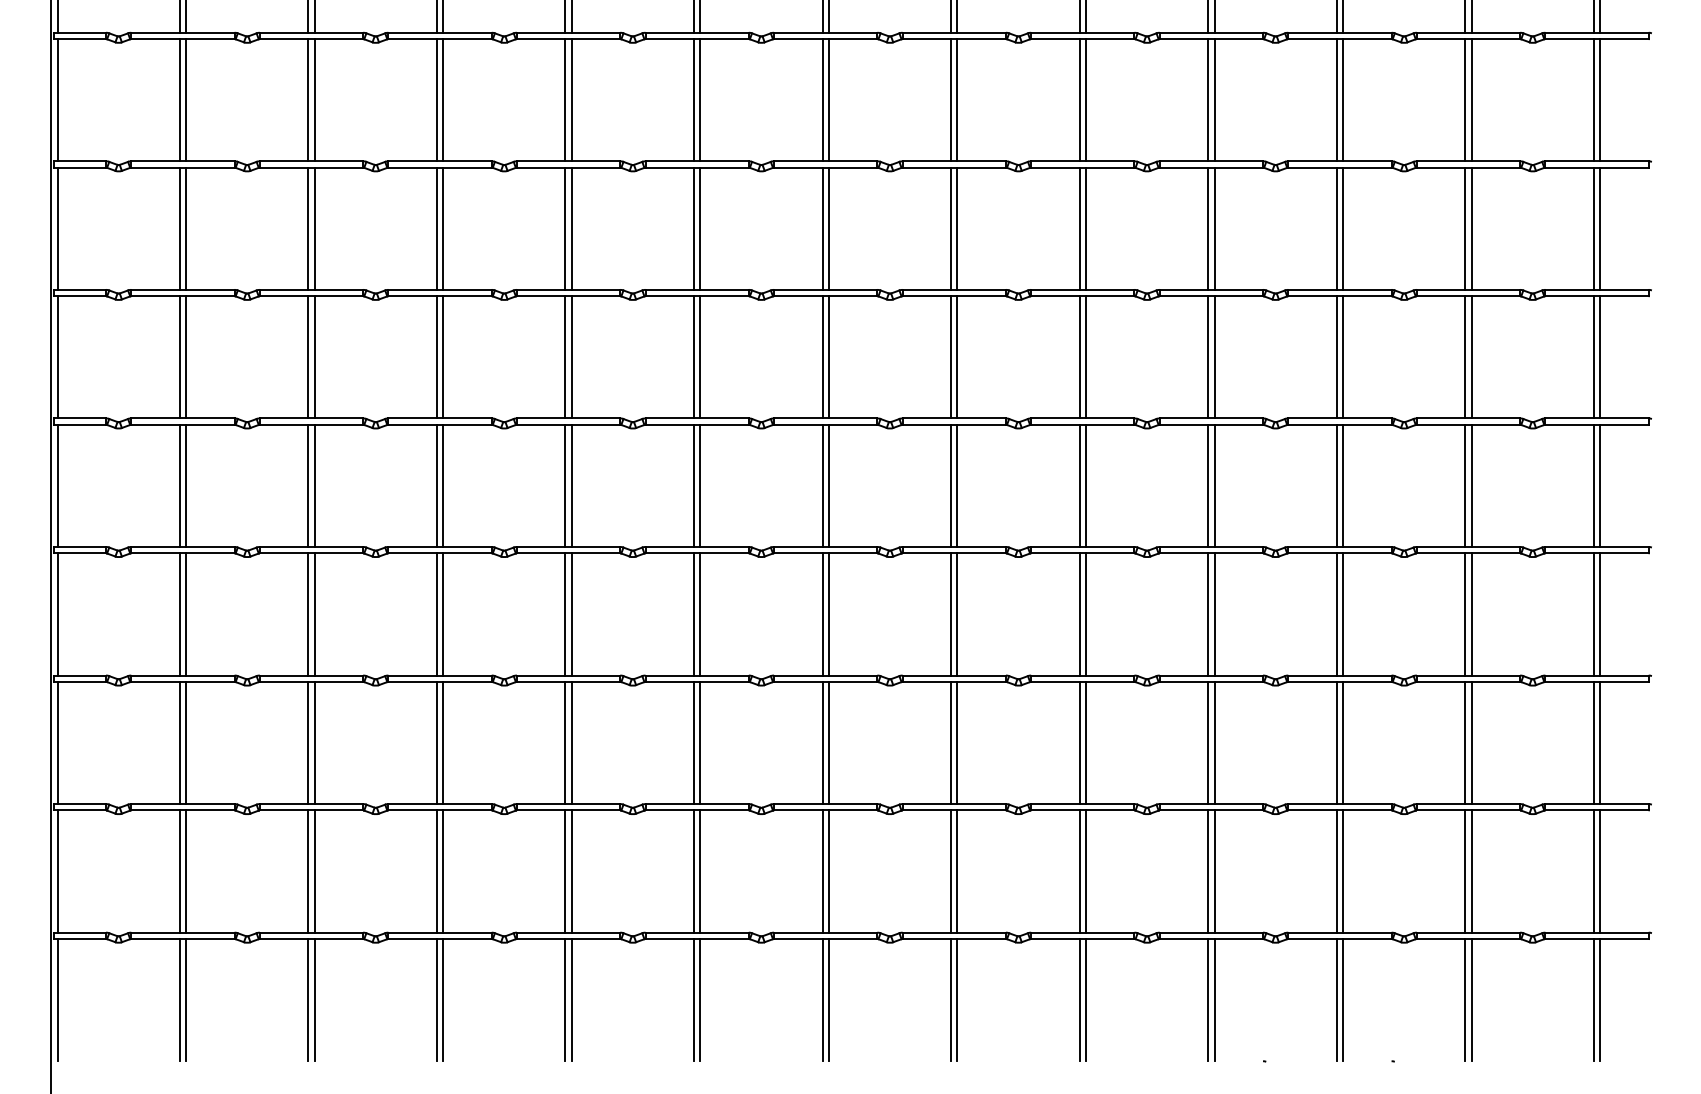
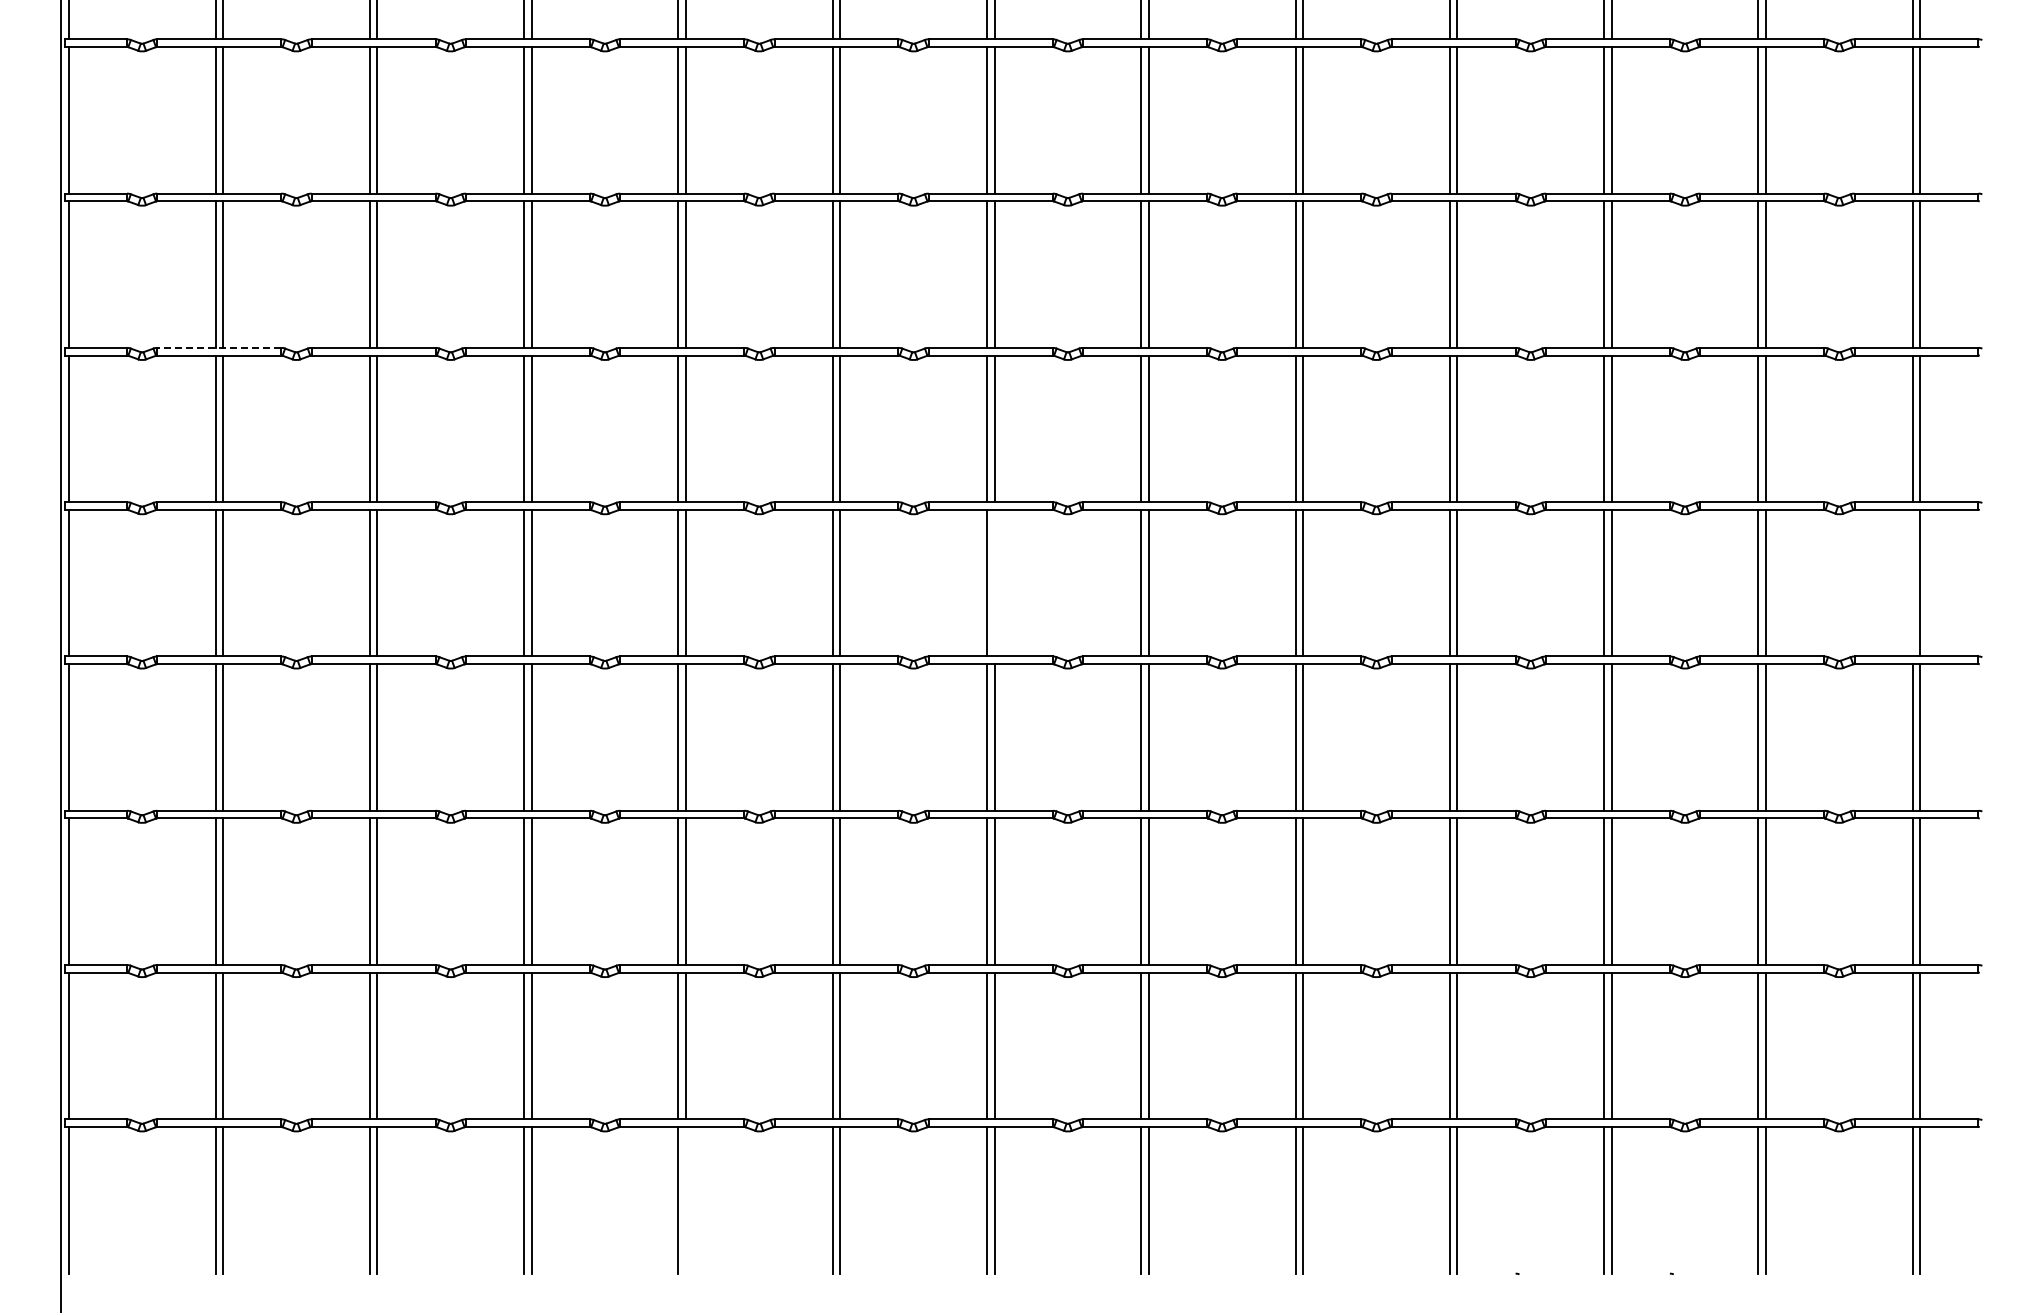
line: (183, 289) -> (219, 347), solid -> dashed
line: (828, 485) -> (994, 582), removed
line: (1593, 485) -> (1912, 582), removed
line: (571, 999) -> (685, 1199), removed

